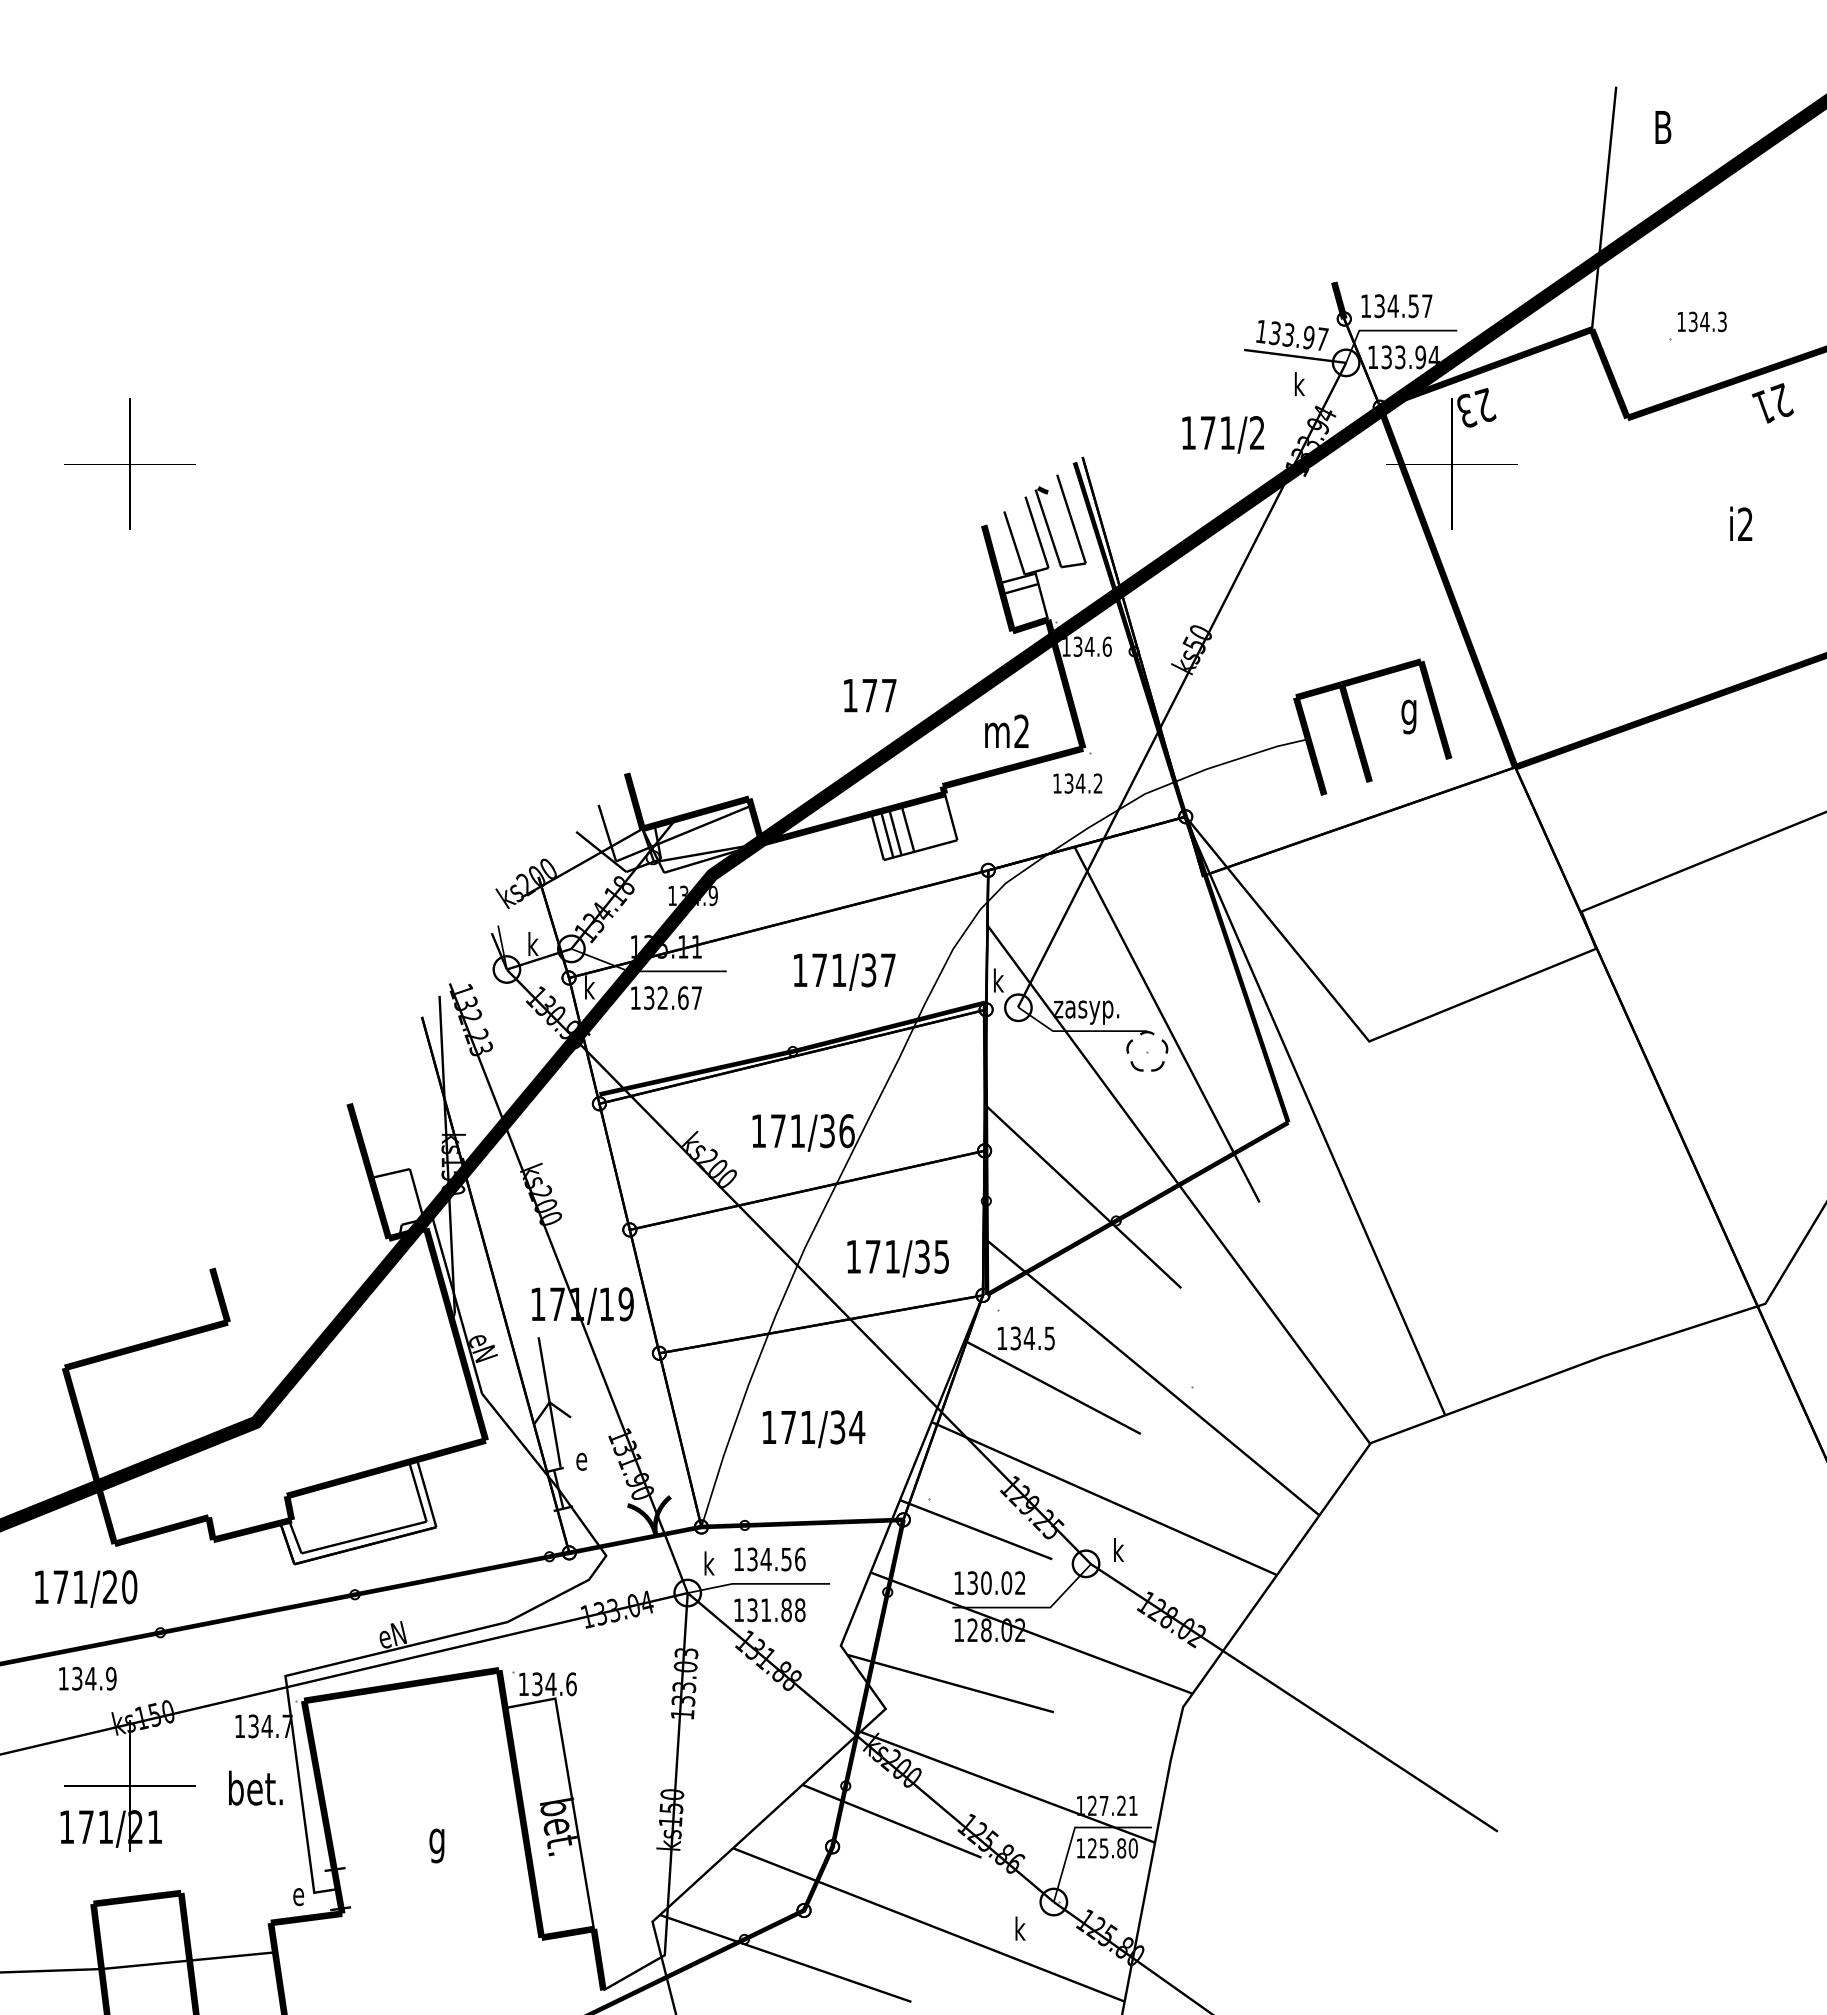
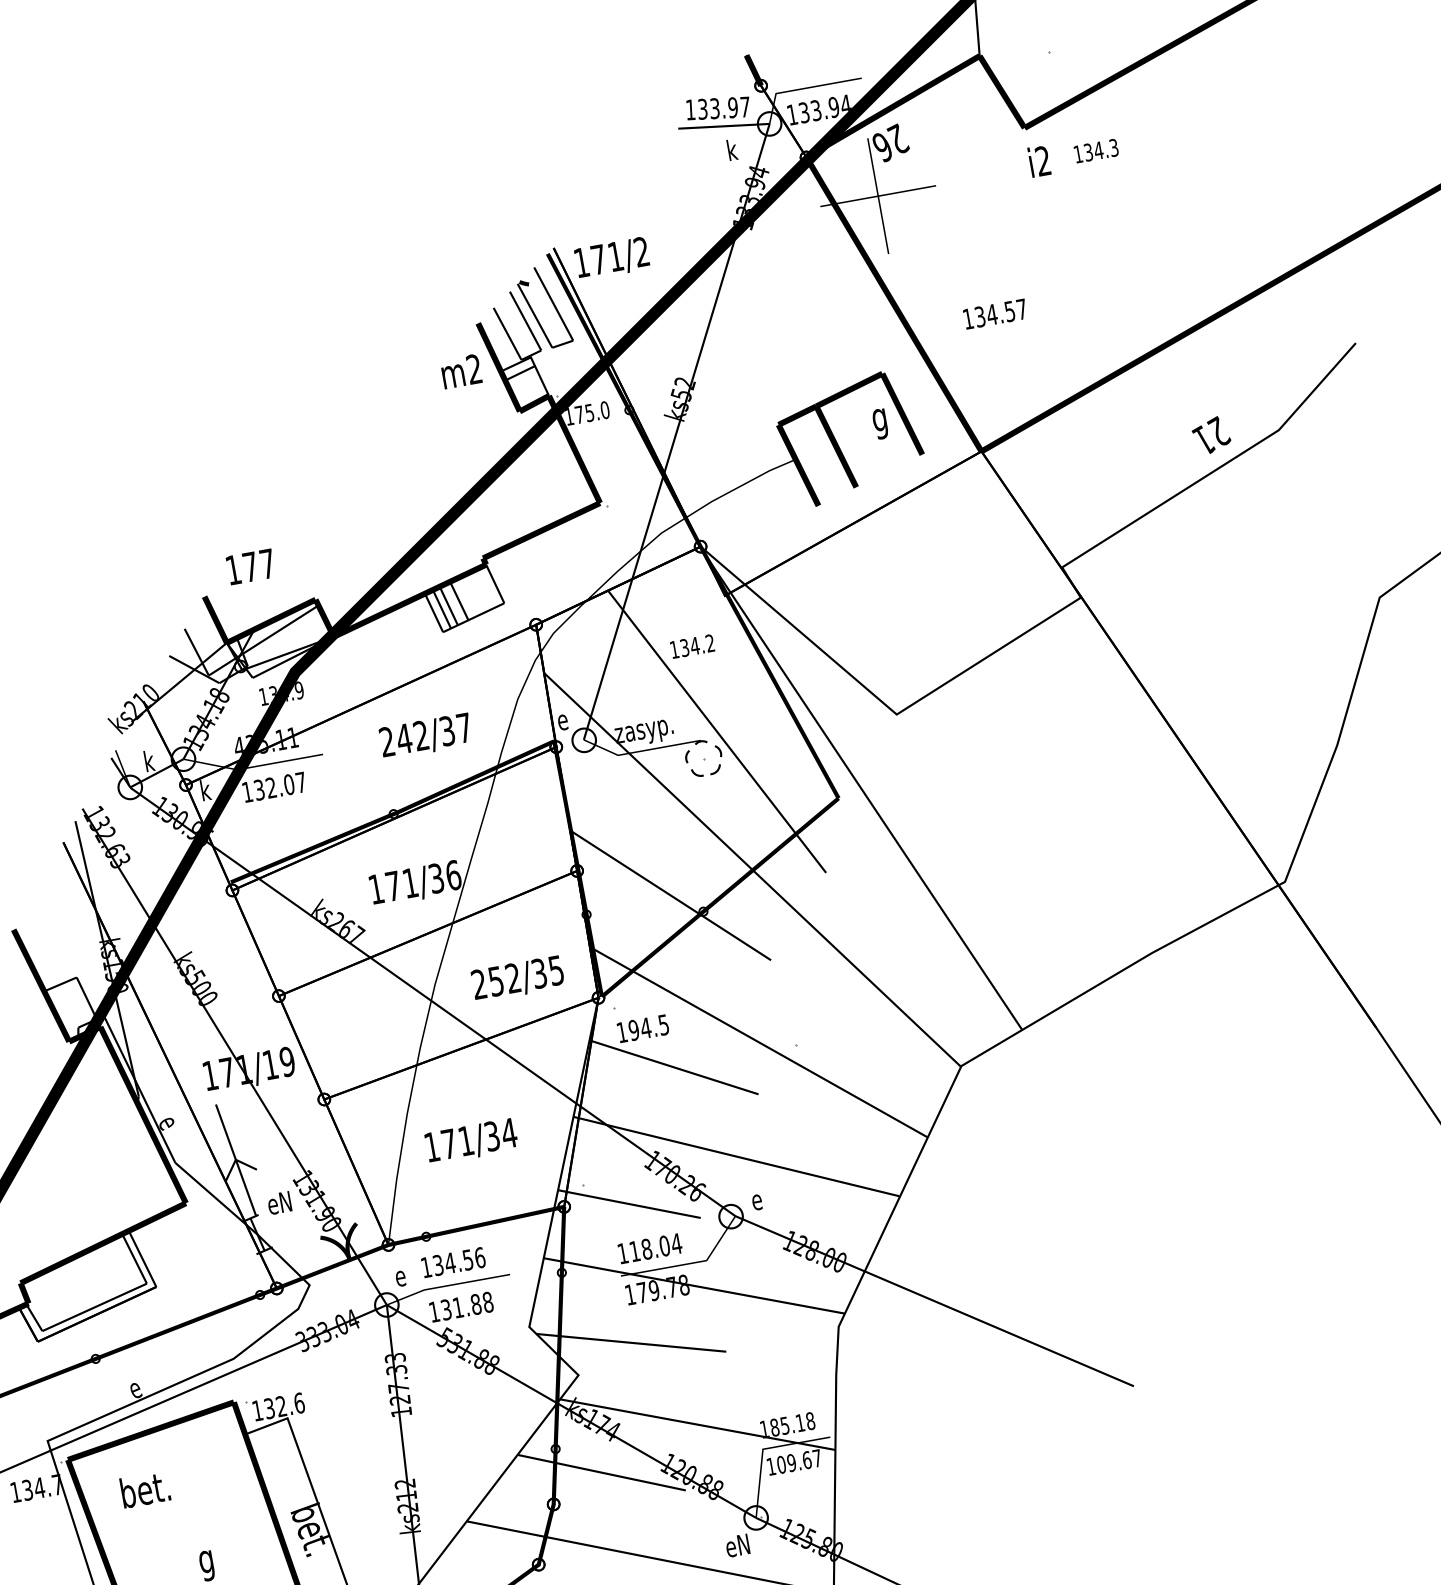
text: (1396, 306) -> (994, 314), moved
text: (1701, 321) -> (1095, 150), moved
text: (1772, 403) -> (1211, 435), moved
text: (1466, 410) -> (882, 146), 23 -> 26
text: (1222, 434) -> (611, 258), moved
text: (1741, 523) -> (1039, 160), moved
text: (1201, 633) -> (685, 383), ks50 -> ks52
text: (1092, 646) -> (592, 412), 134.6 -> 175.0
text: (870, 695) -> (251, 566), moved
text: (1006, 730) -> (460, 370), moved
text: (1077, 783) -> (692, 646), moved
text: (537, 877) -> (142, 702), ks200 -> ks210
text: (635, 946) -> (239, 747), 135.11 -> 435.11
text: (819, 969) -> (404, 738), 171/37 -> 242/37
text: (998, 980) -> (562, 719), k -> e
text: (683, 997) -> (289, 784), 132.67 -> 132.07
text: (476, 1036) -> (114, 850), 132.23 -> 132.63
text: (723, 1173) -> (352, 931), ks200 -> ks267
text: (540, 1193) -> (194, 978), ks200 -> ks500
text: (872, 1256) -> (495, 981), 171/35 -> 252/35
text: (1015, 1338) -> (633, 1030), 134.5 -> 194.5
text: (483, 1349) -> (169, 1123), eN -> e
text: (596, 1458) -> (285, 1201), e -> eN
text: (1036, 1511) -> (679, 1178), 129.25 -> 170.26
text: (1118, 1550) -> (757, 1199), k -> e
text: (708, 1563) -> (400, 1275), k -> e
text: (996, 1583) -> (655, 1247), 130.02 -> 118.04
text: (587, 1616) -> (302, 1341), 133.04 -> 333.04
text: (996, 1630) -> (663, 1289), 128.02 -> 179.78
text: (393, 1634) -> (135, 1387), eN -> e
text: (1196, 1636) -> (839, 1262), 128.02 -> 128.00
text: (744, 1640) -> (444, 1337), 131.88 -> 531.88
text: (550, 1683) -> (280, 1405), 134.6 -> 132.6
text: (684, 1683) -> (398, 1384), 133.03 -> 127.33
text: (901, 1768) -> (601, 1424), ks200 -> ks174
text: (255, 1787) -> (144, 1489), moved
text: (1112, 1805) -> (792, 1424), 127.21 -> 185.18
text: (671, 1808) -> (406, 1496), ks150 -> ks212
text: (1112, 1848) -> (799, 1461), 125.80 -> 109.67
text: (1001, 1851) -> (702, 1481), 125.86 -> 120.88
text: (1027, 1928) -> (737, 1545), k -> eN

